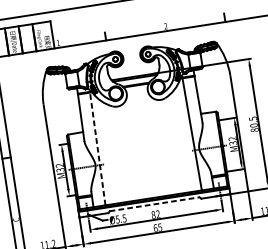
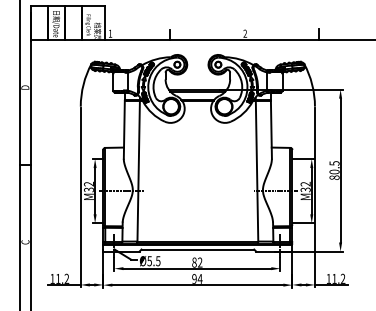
line: (97, 147) -> (138, 169), dashed -> solid
line: (155, 204) -> (198, 249), dashed -> solid
text: (157, 227) -> (197, 278), 65 -> 94

